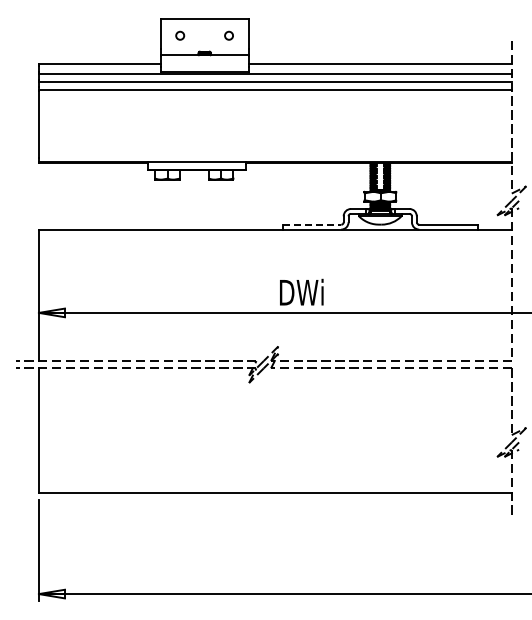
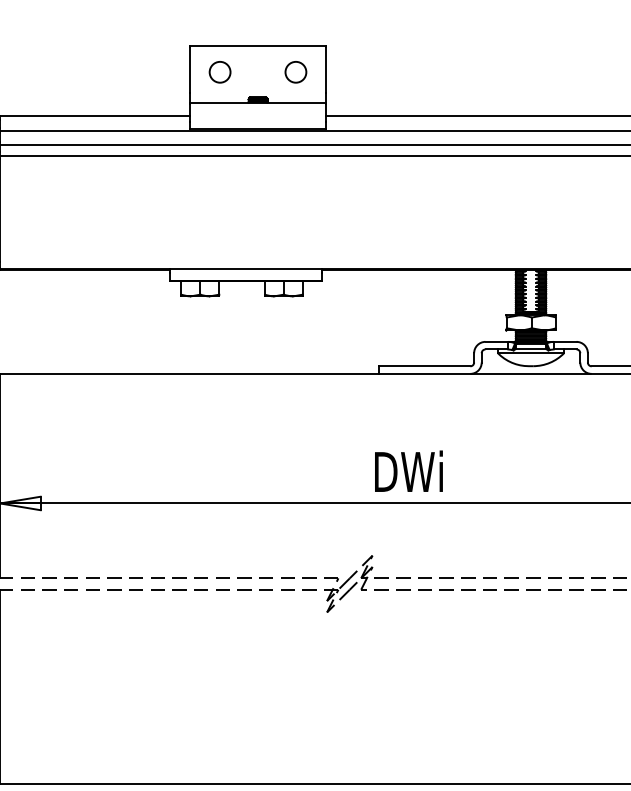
circle: (179, 35) -> (218, 72), size x1.67
circle: (228, 35) -> (294, 72), size x1.67
line: (312, 224) -> (425, 365), dashed -> solid

